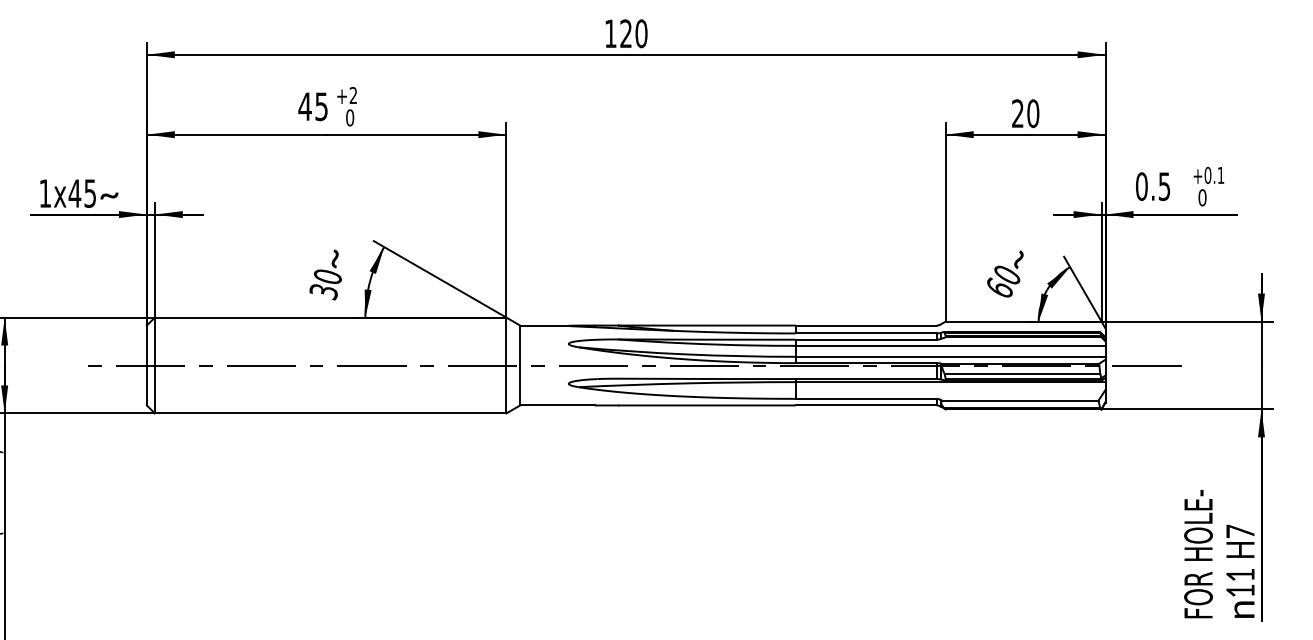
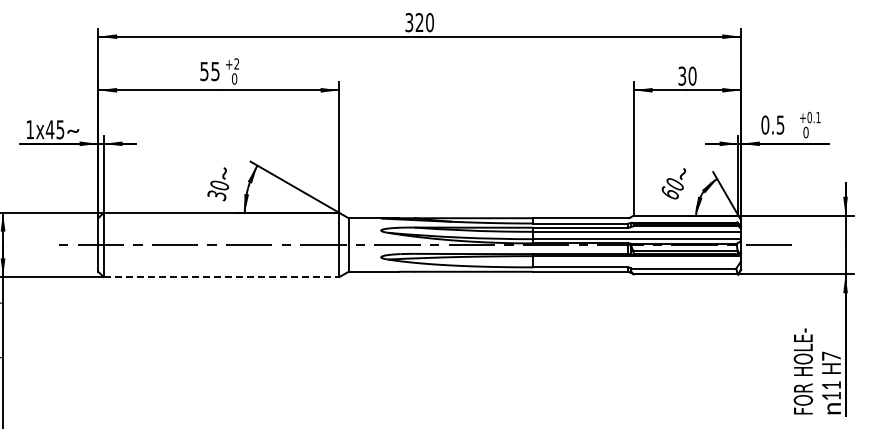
text: (611, 33) -> (409, 22), 120 -> 320
text: (303, 106) -> (203, 71), 45 -> 55
text: (1018, 114) -> (682, 76), 20 -> 30
line: (330, 413) -> (221, 277), solid -> dashed

